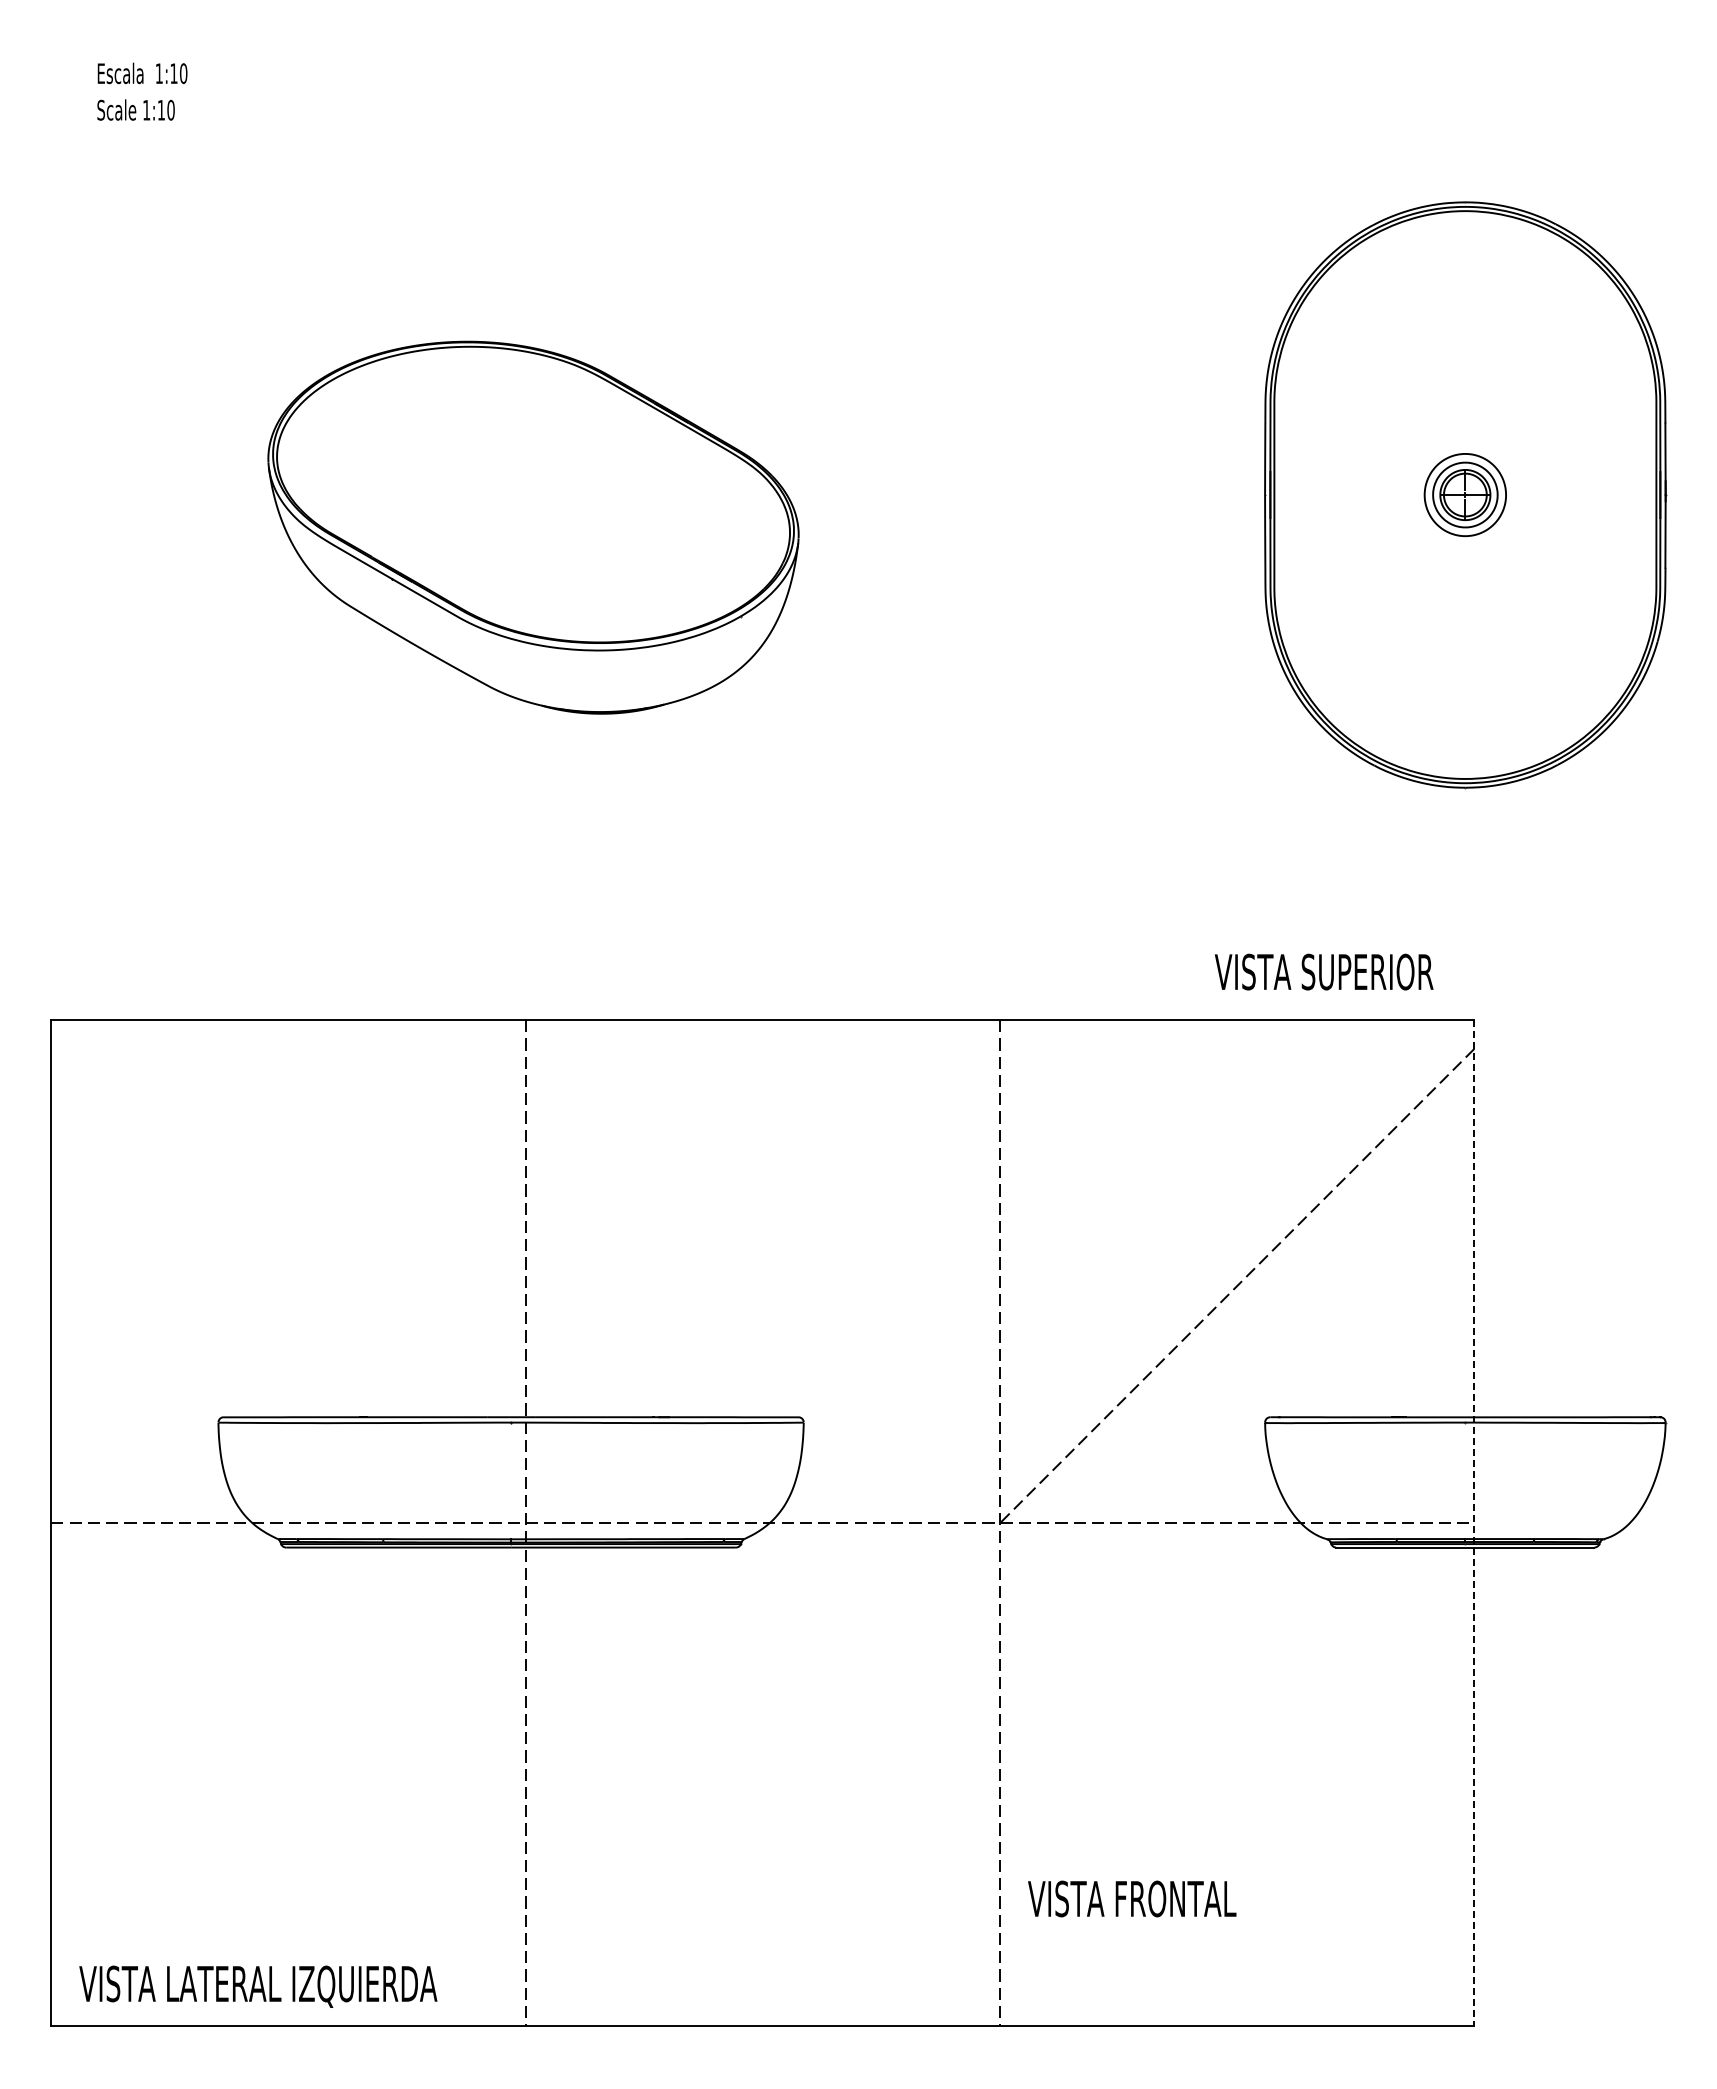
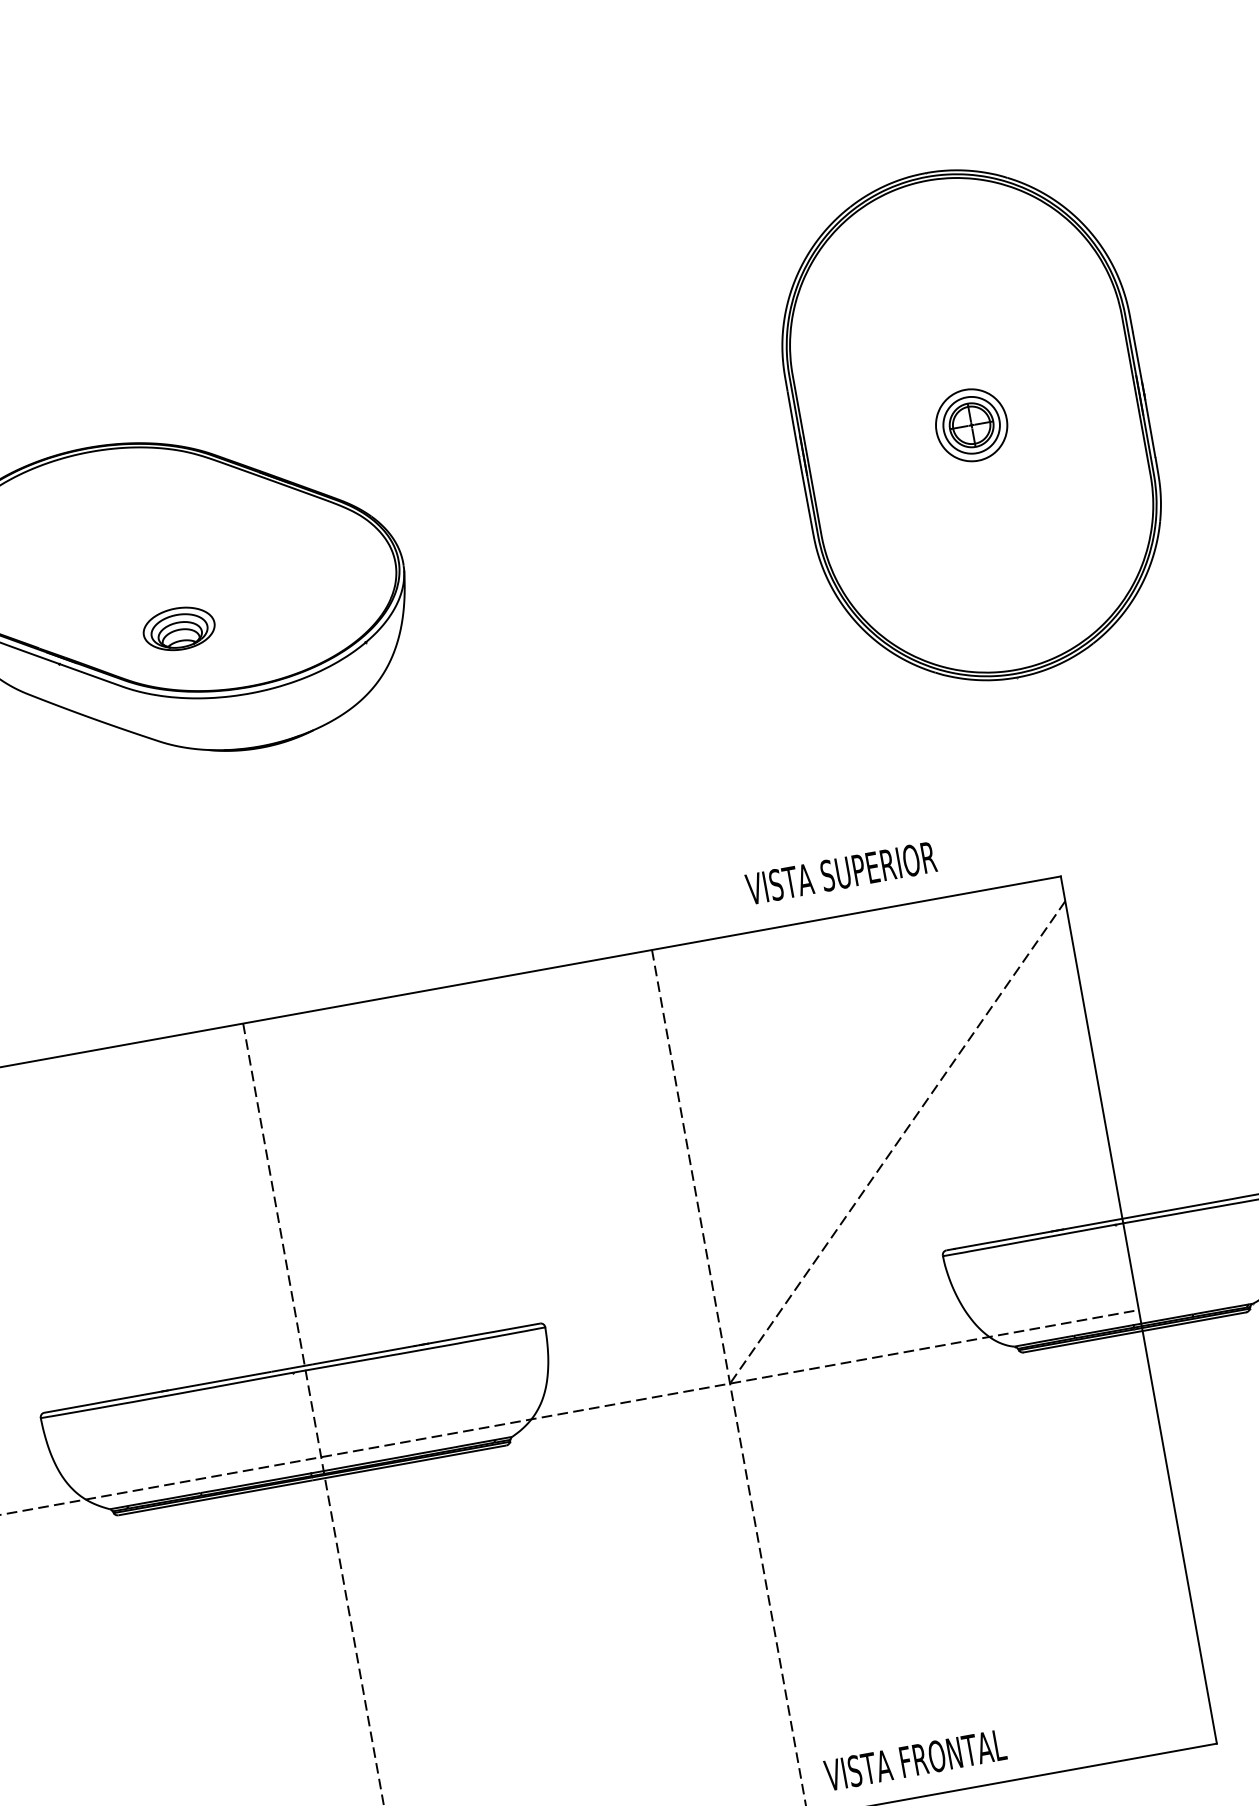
part: (533, 563) -> (179, 628), added
text: (1323, 971) -> (840, 872), moved
line: (1474, 1523) -> (1139, 1310), dashed -> solid
text: (1132, 1898) -> (915, 1759), moved

